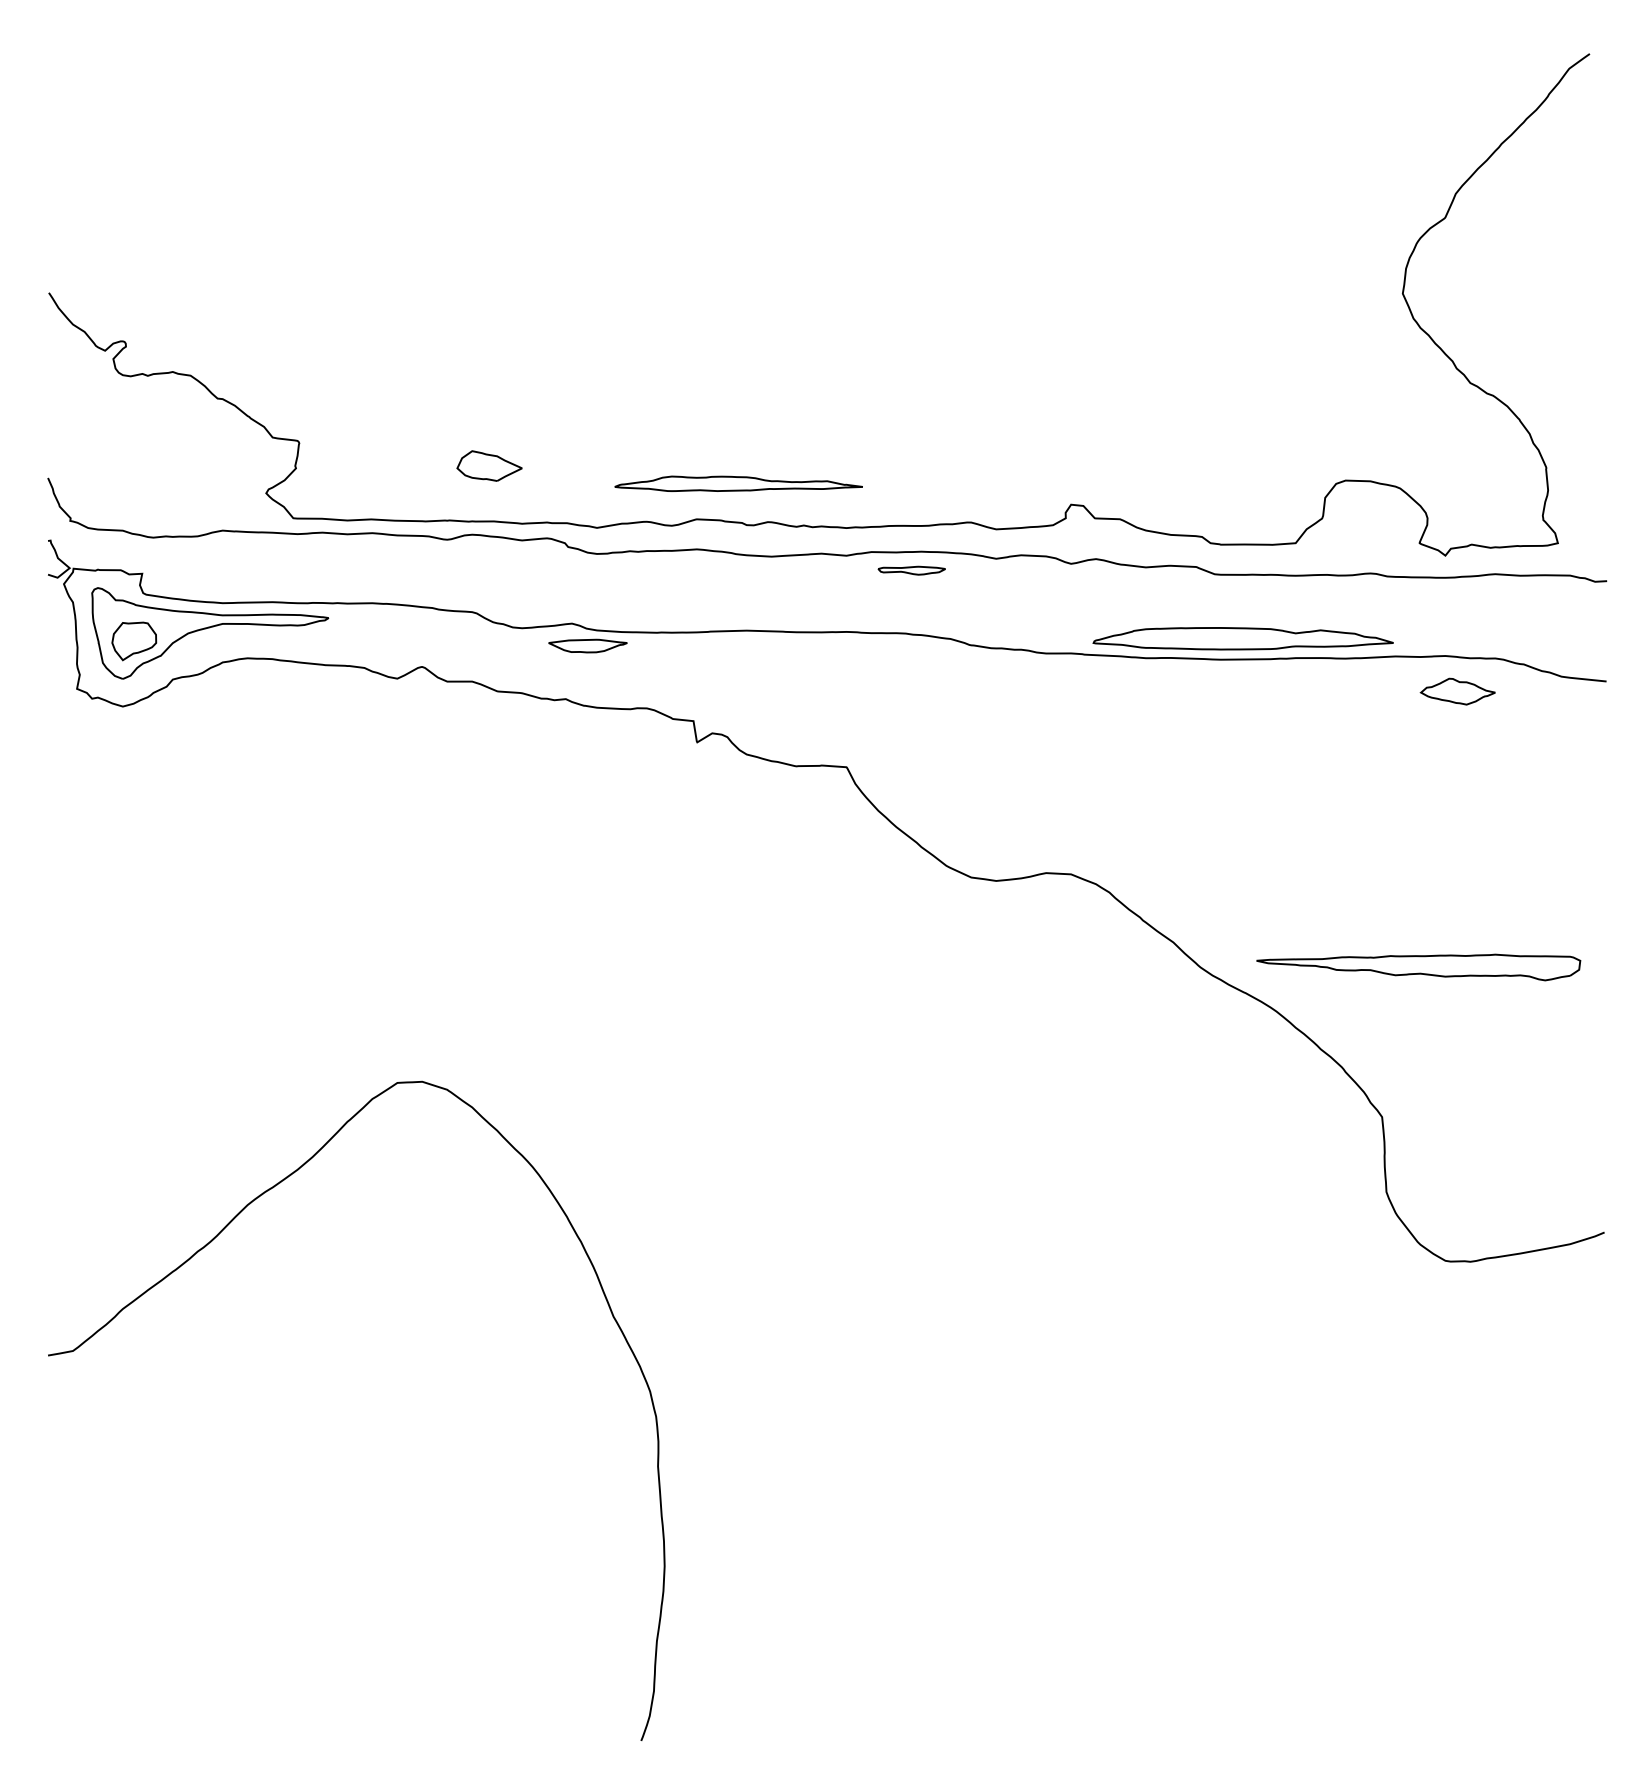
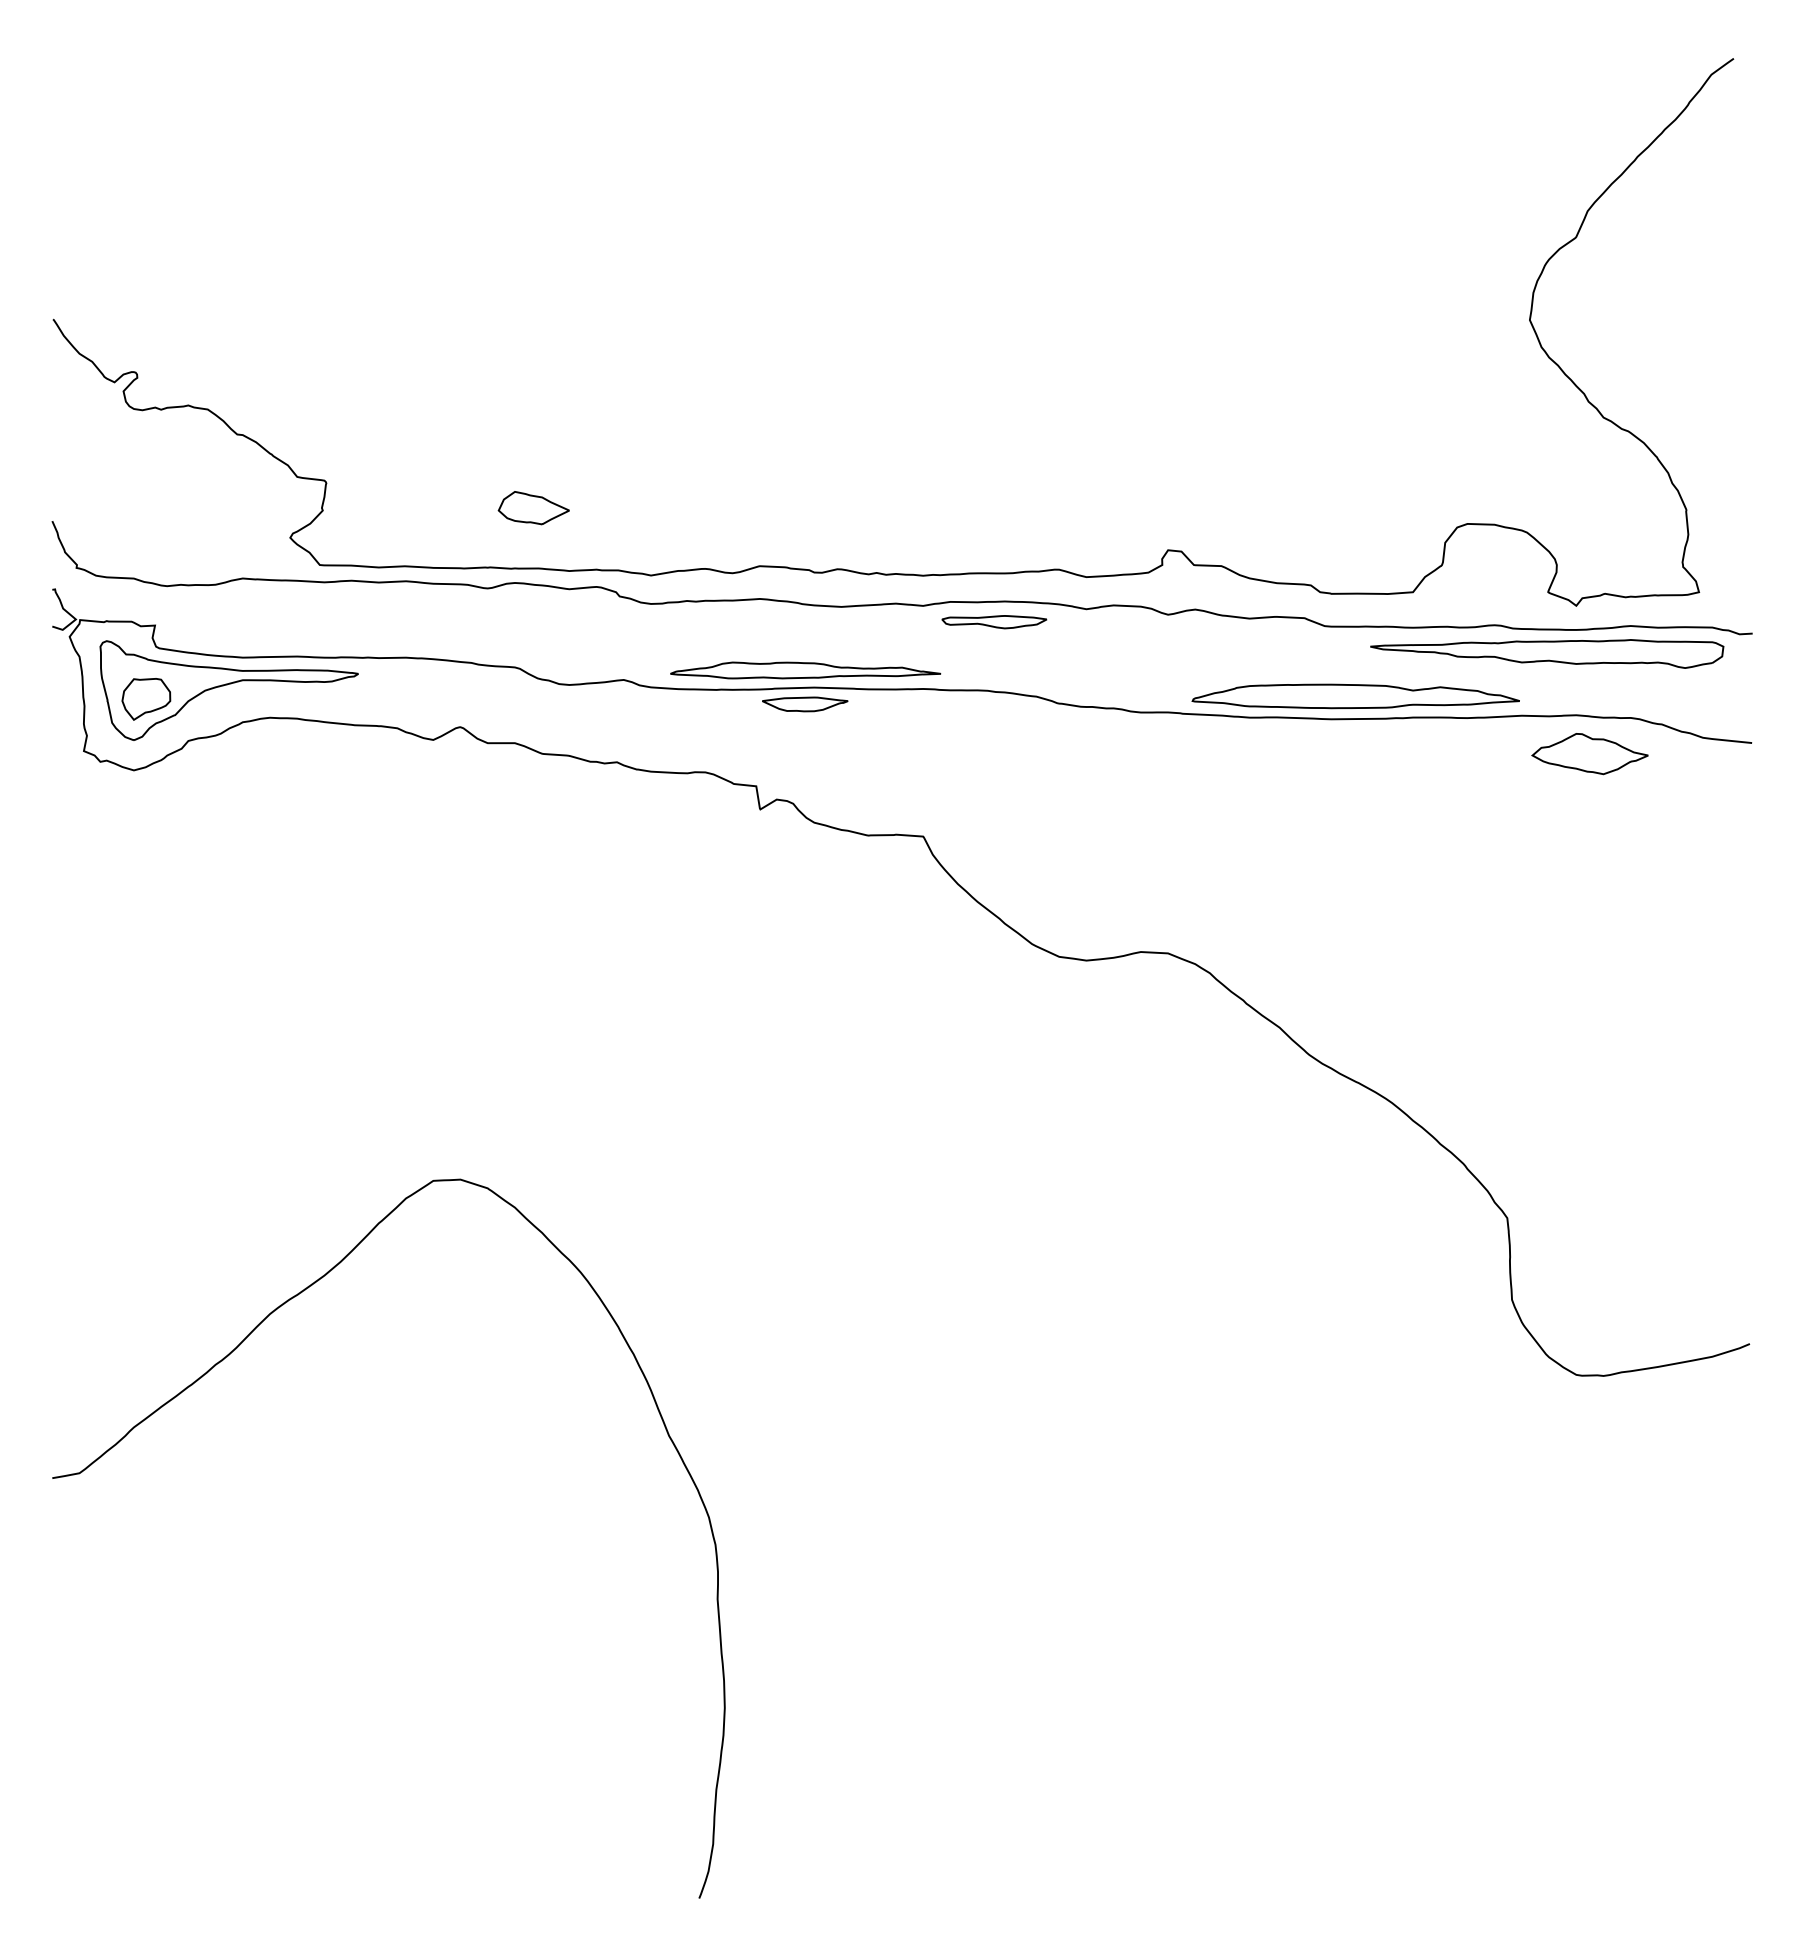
part: (738, 483) -> (805, 670), moved
part: (911, 570) -> (994, 622), size x1.43
part: (588, 646) -> (805, 704), moved
part: (1457, 691) -> (1589, 754), size x1.43
part: (1418, 967) -> (1547, 653), moved

